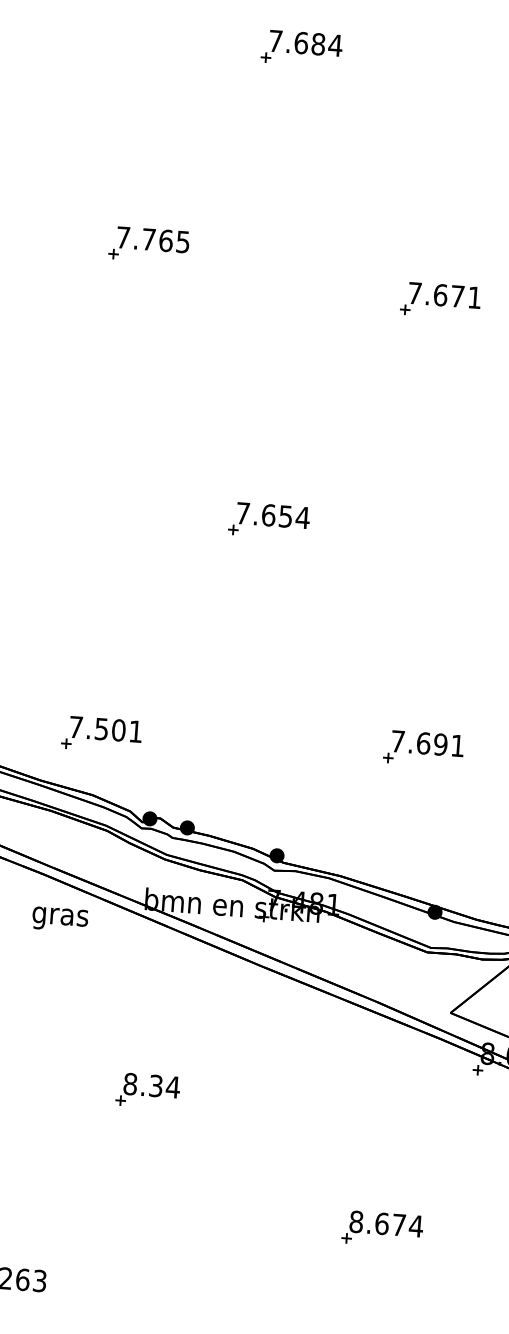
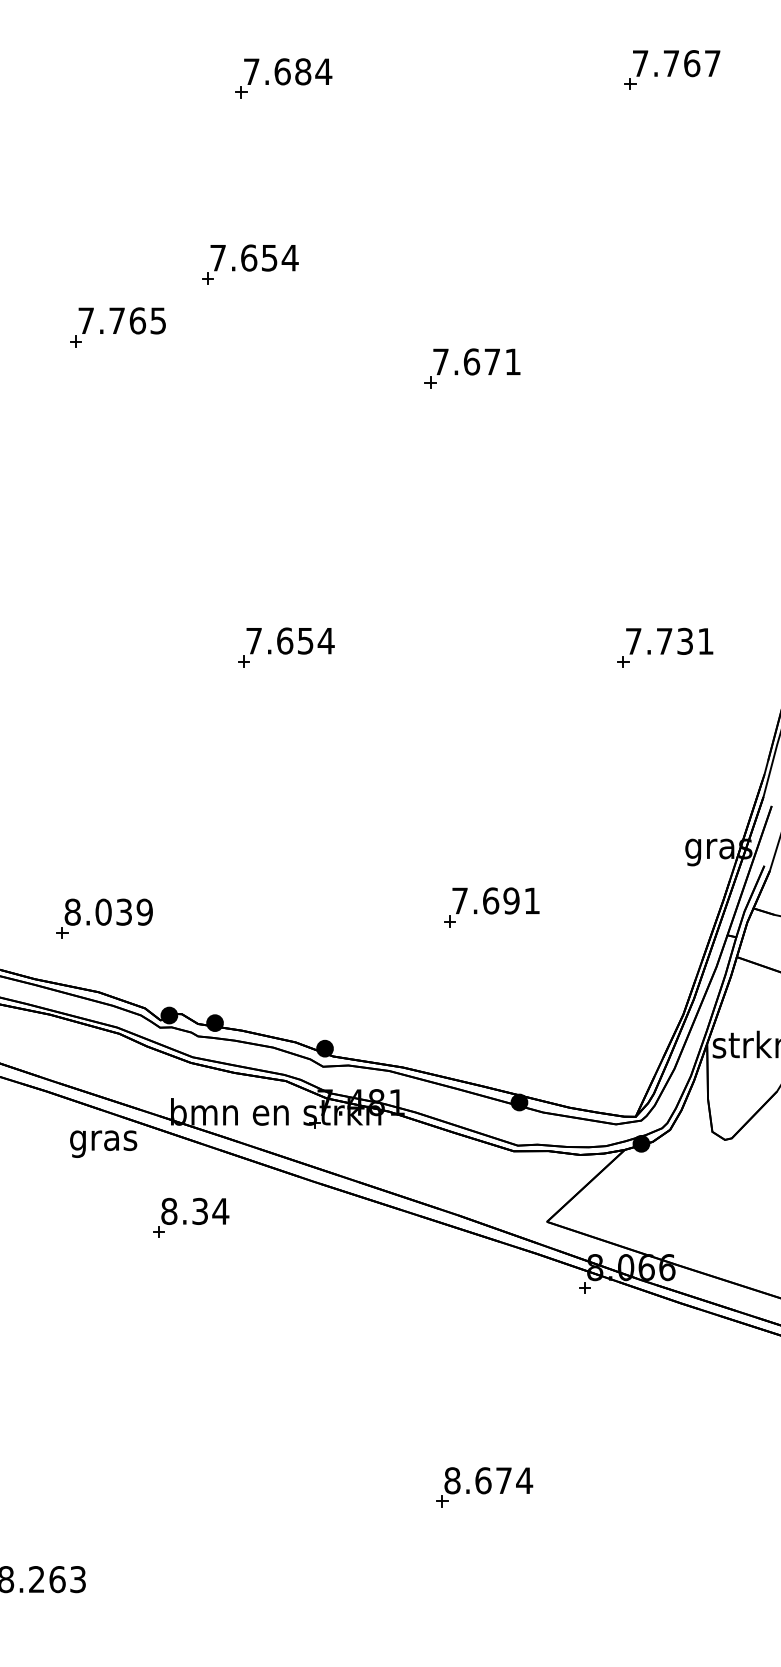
part: (263, 200) -> (250, 264), added
text: (105, 728) -> (108, 911), 7.501 -> 8.039
text: (60, 918) -> (103, 1143), moved
part: (148, 1090) -> (191, 1217), moved

